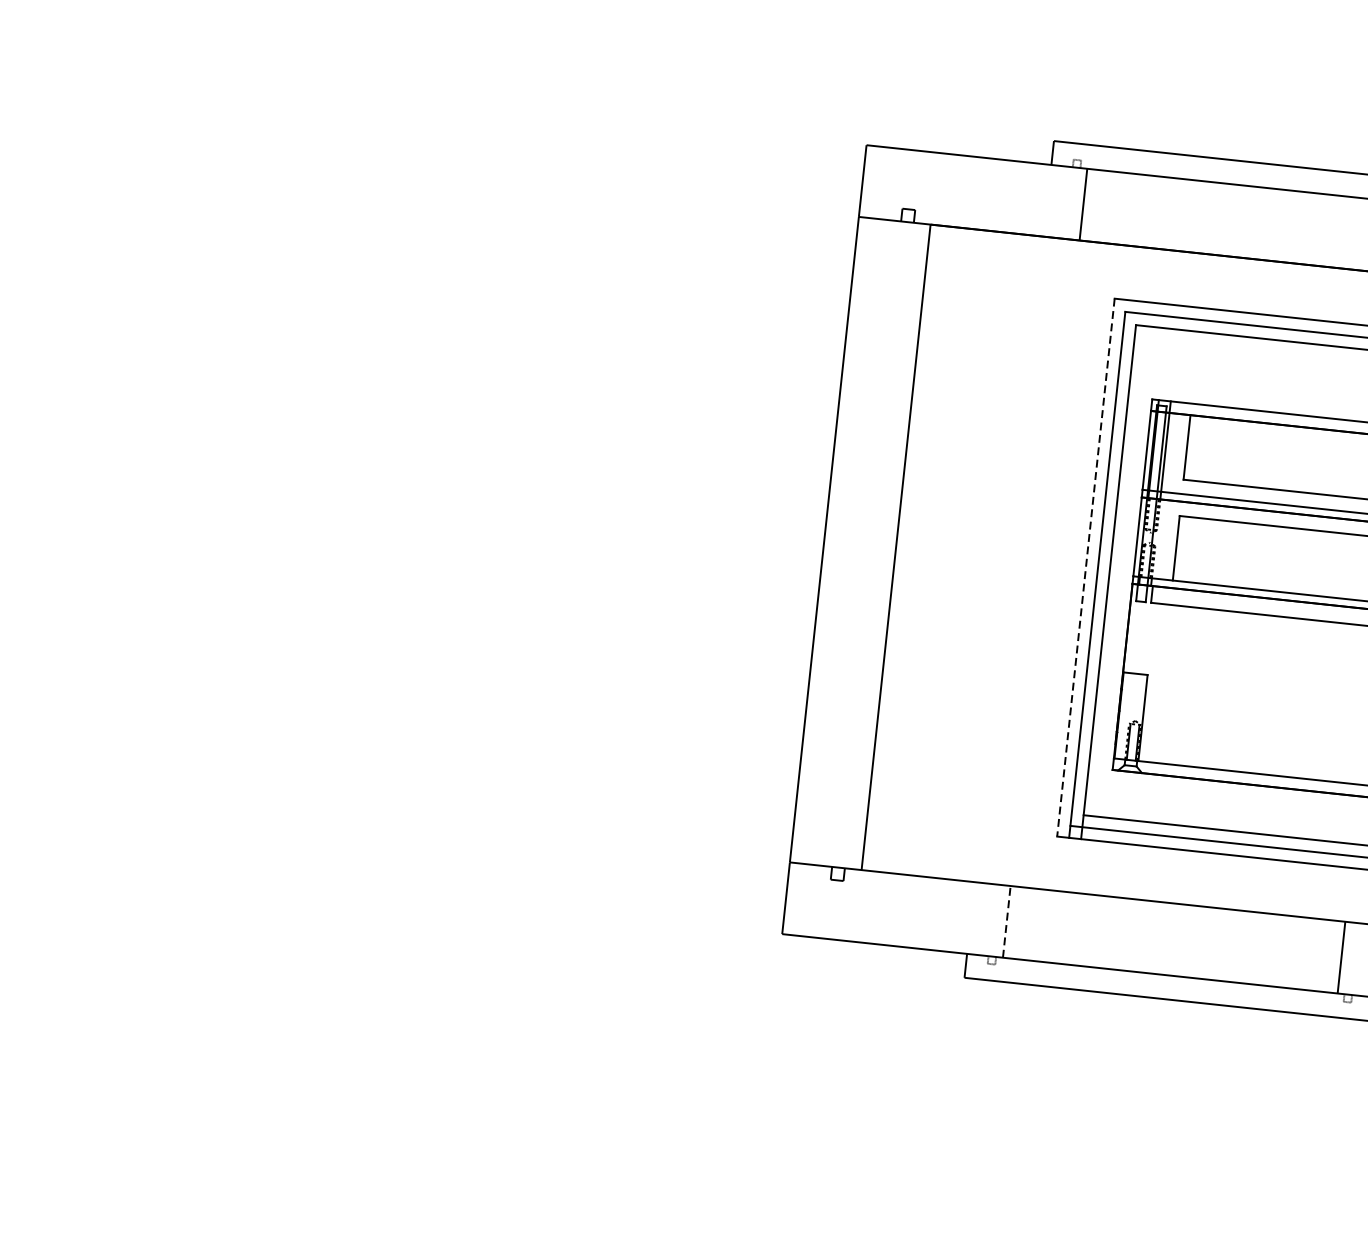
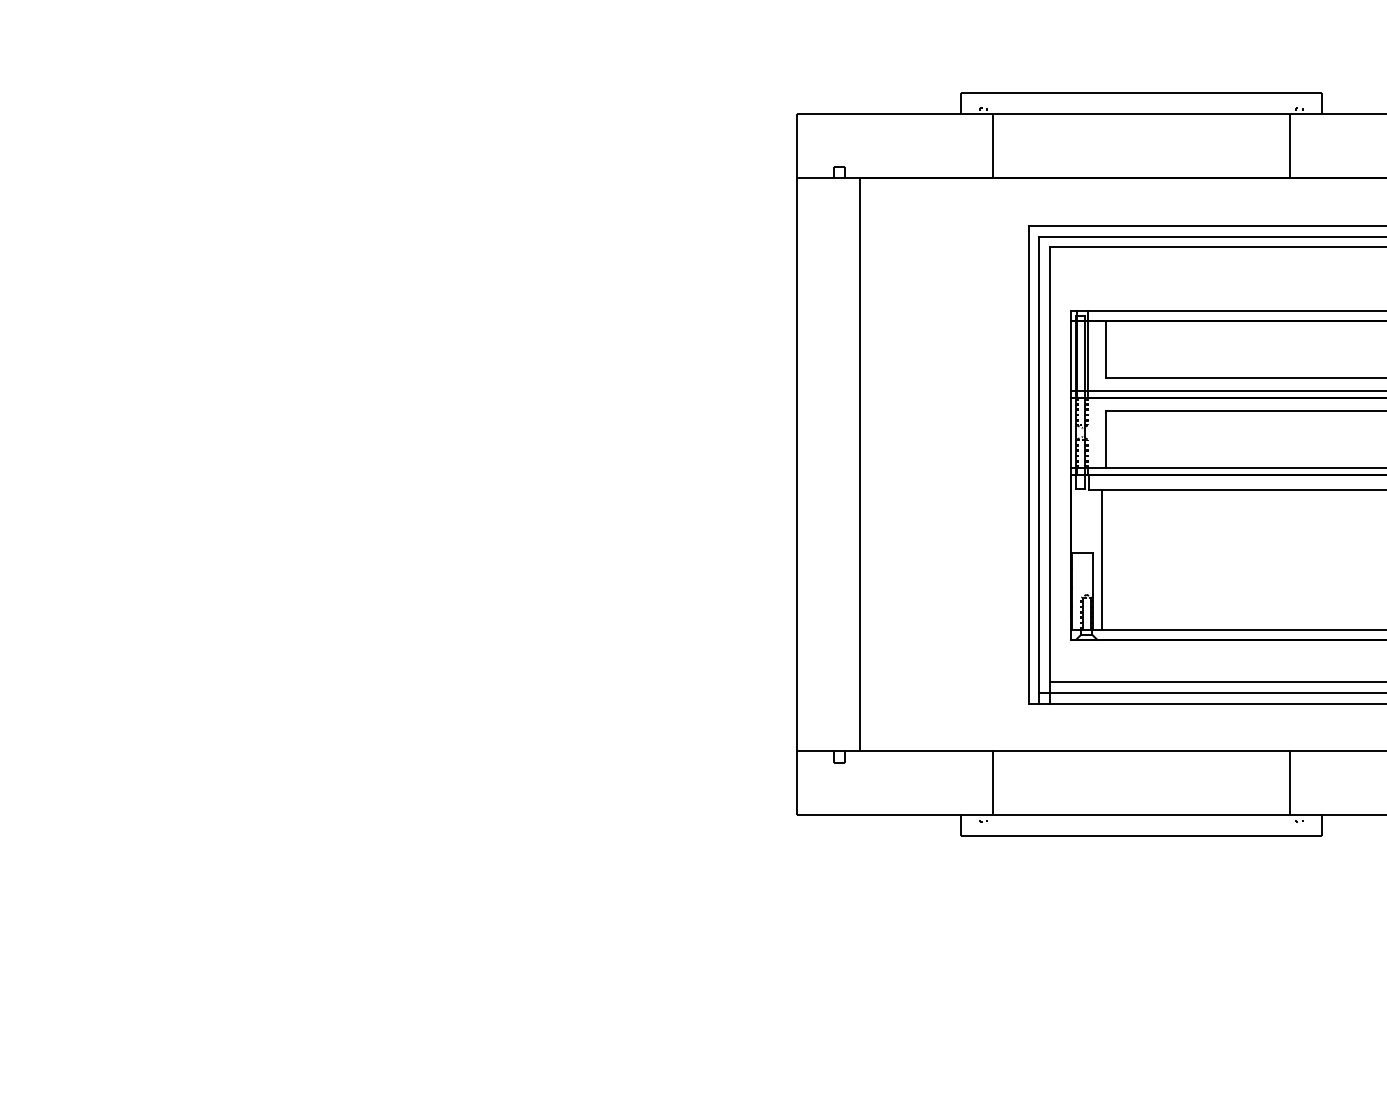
line: (1085, 567) -> (1028, 464), dashed -> solid
line: (1157, 683) -> (1102, 559), added
line: (1006, 922) -> (992, 783), dashed -> solid

